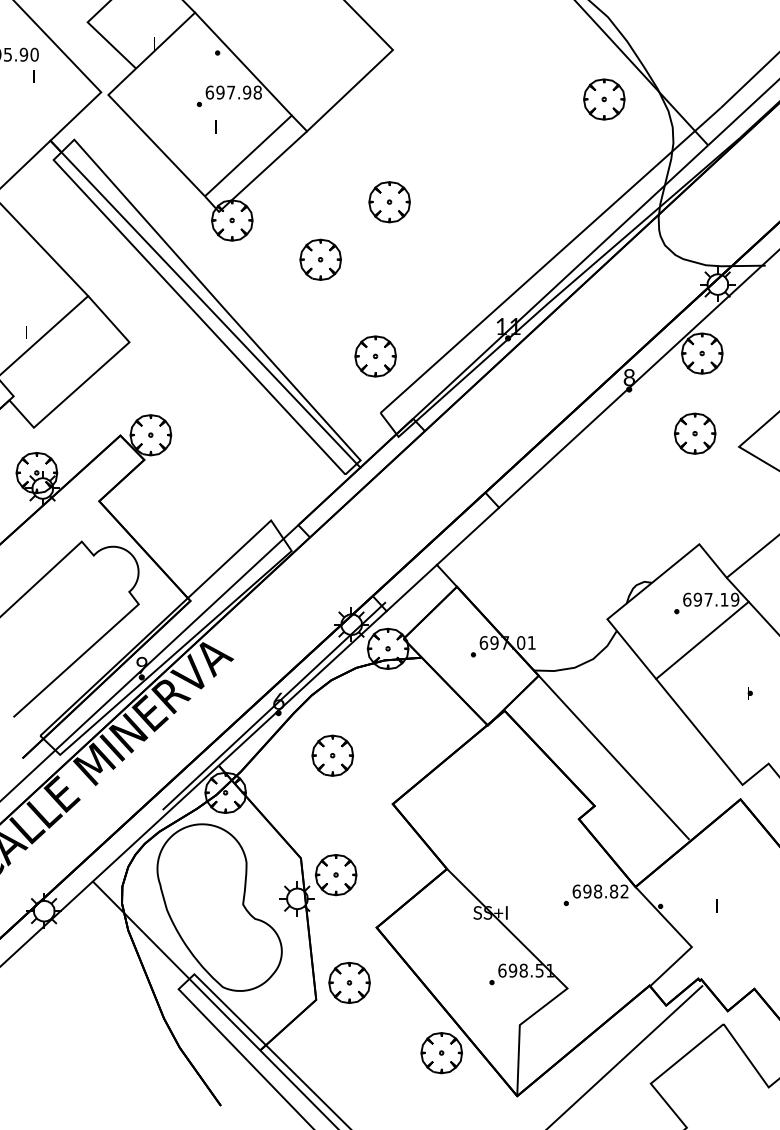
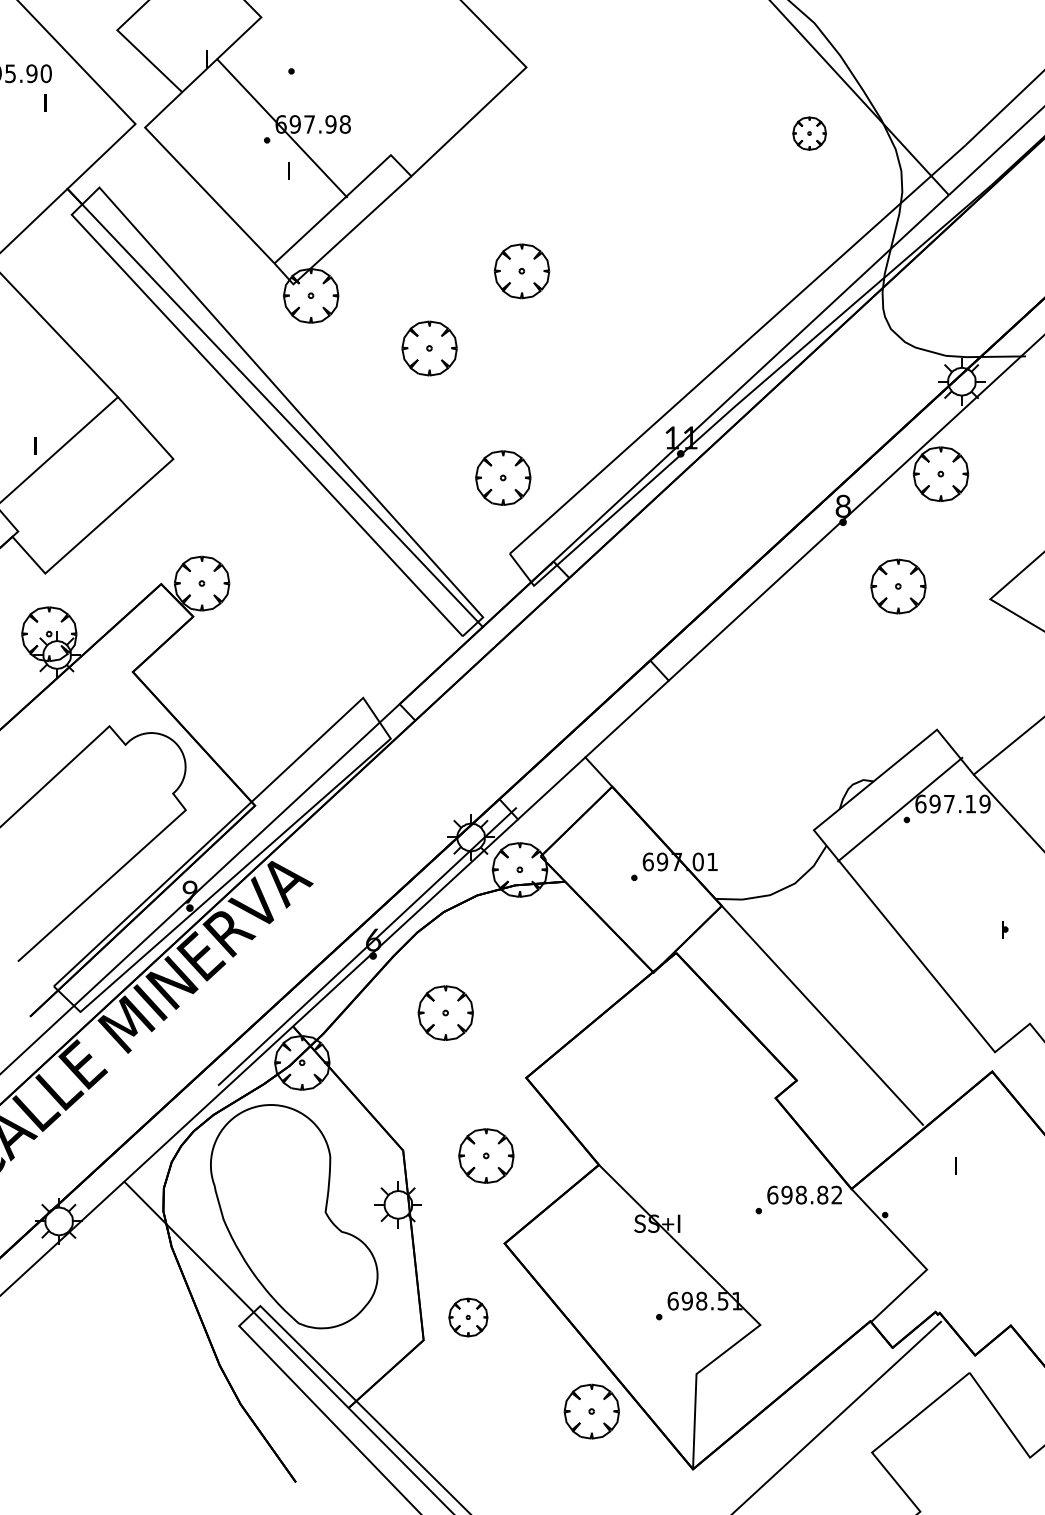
line: (242, 64) -> (281, 128), moved
part: (604, 99) -> (809, 133), size x0.6
part: (695, 433) -> (898, 586), moved
line: (702, 640) -> (900, 809), moved
part: (336, 874) -> (486, 1155), moved
text: (716, 906) -> (955, 1165), moved
part: (349, 982) -> (468, 1317), size x0.7

